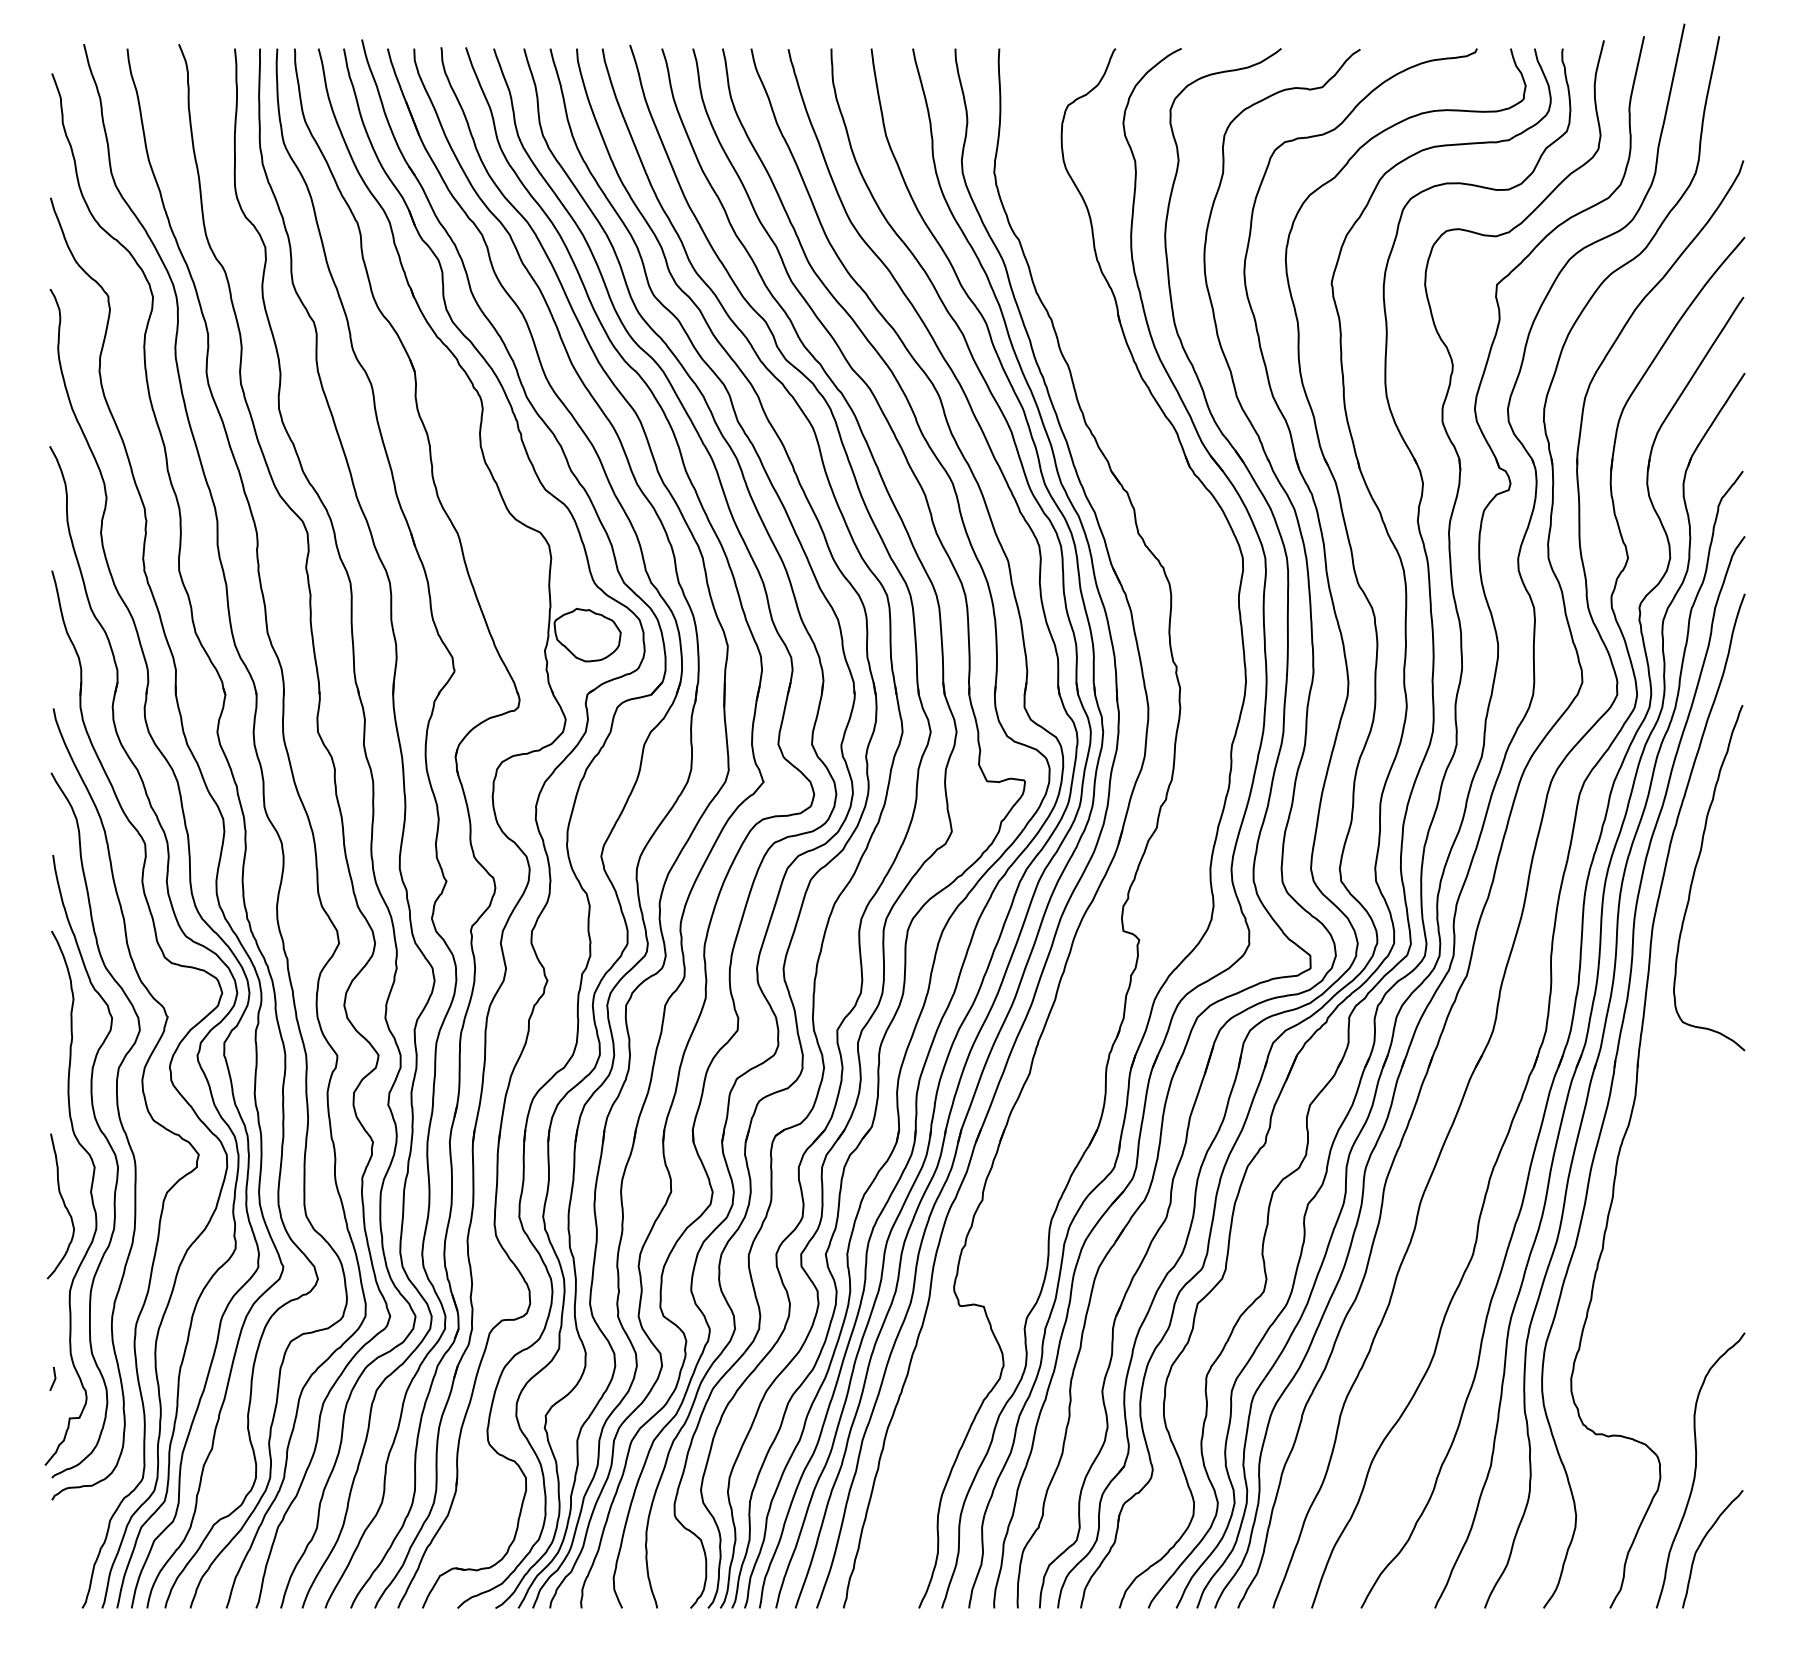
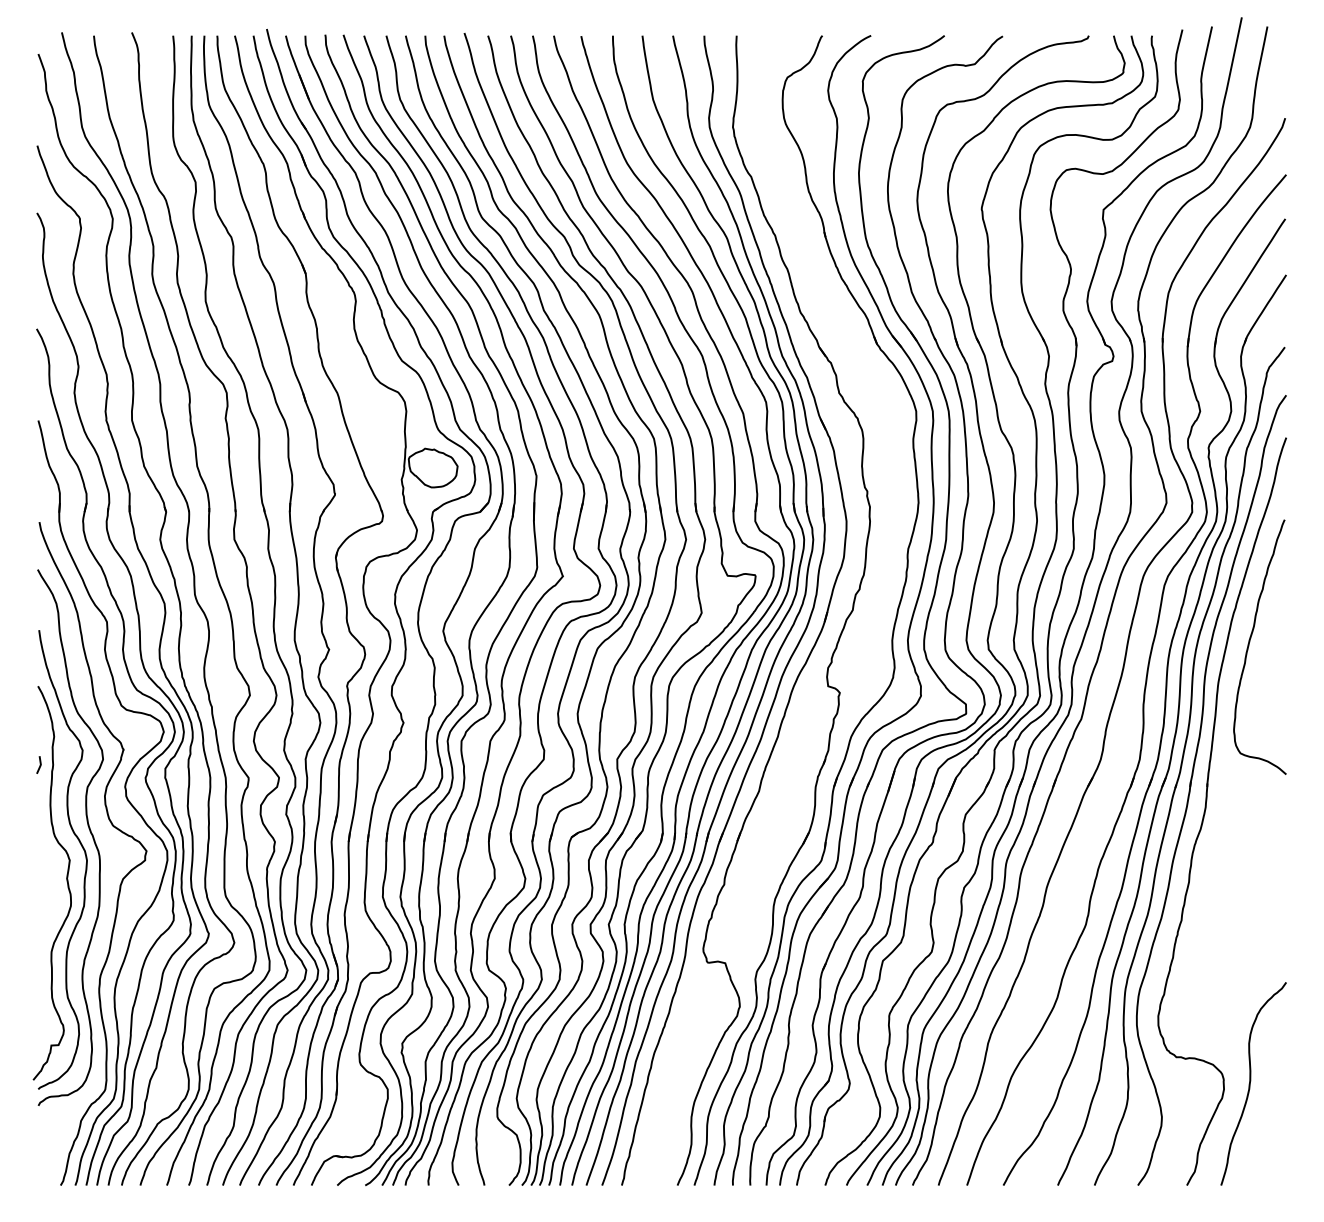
curve: (63, 1204) -> (46, 887), removed
line: (54, 1378) -> (40, 764), moved
curve: (1701, 1544) -> (1254, 1138), removed

